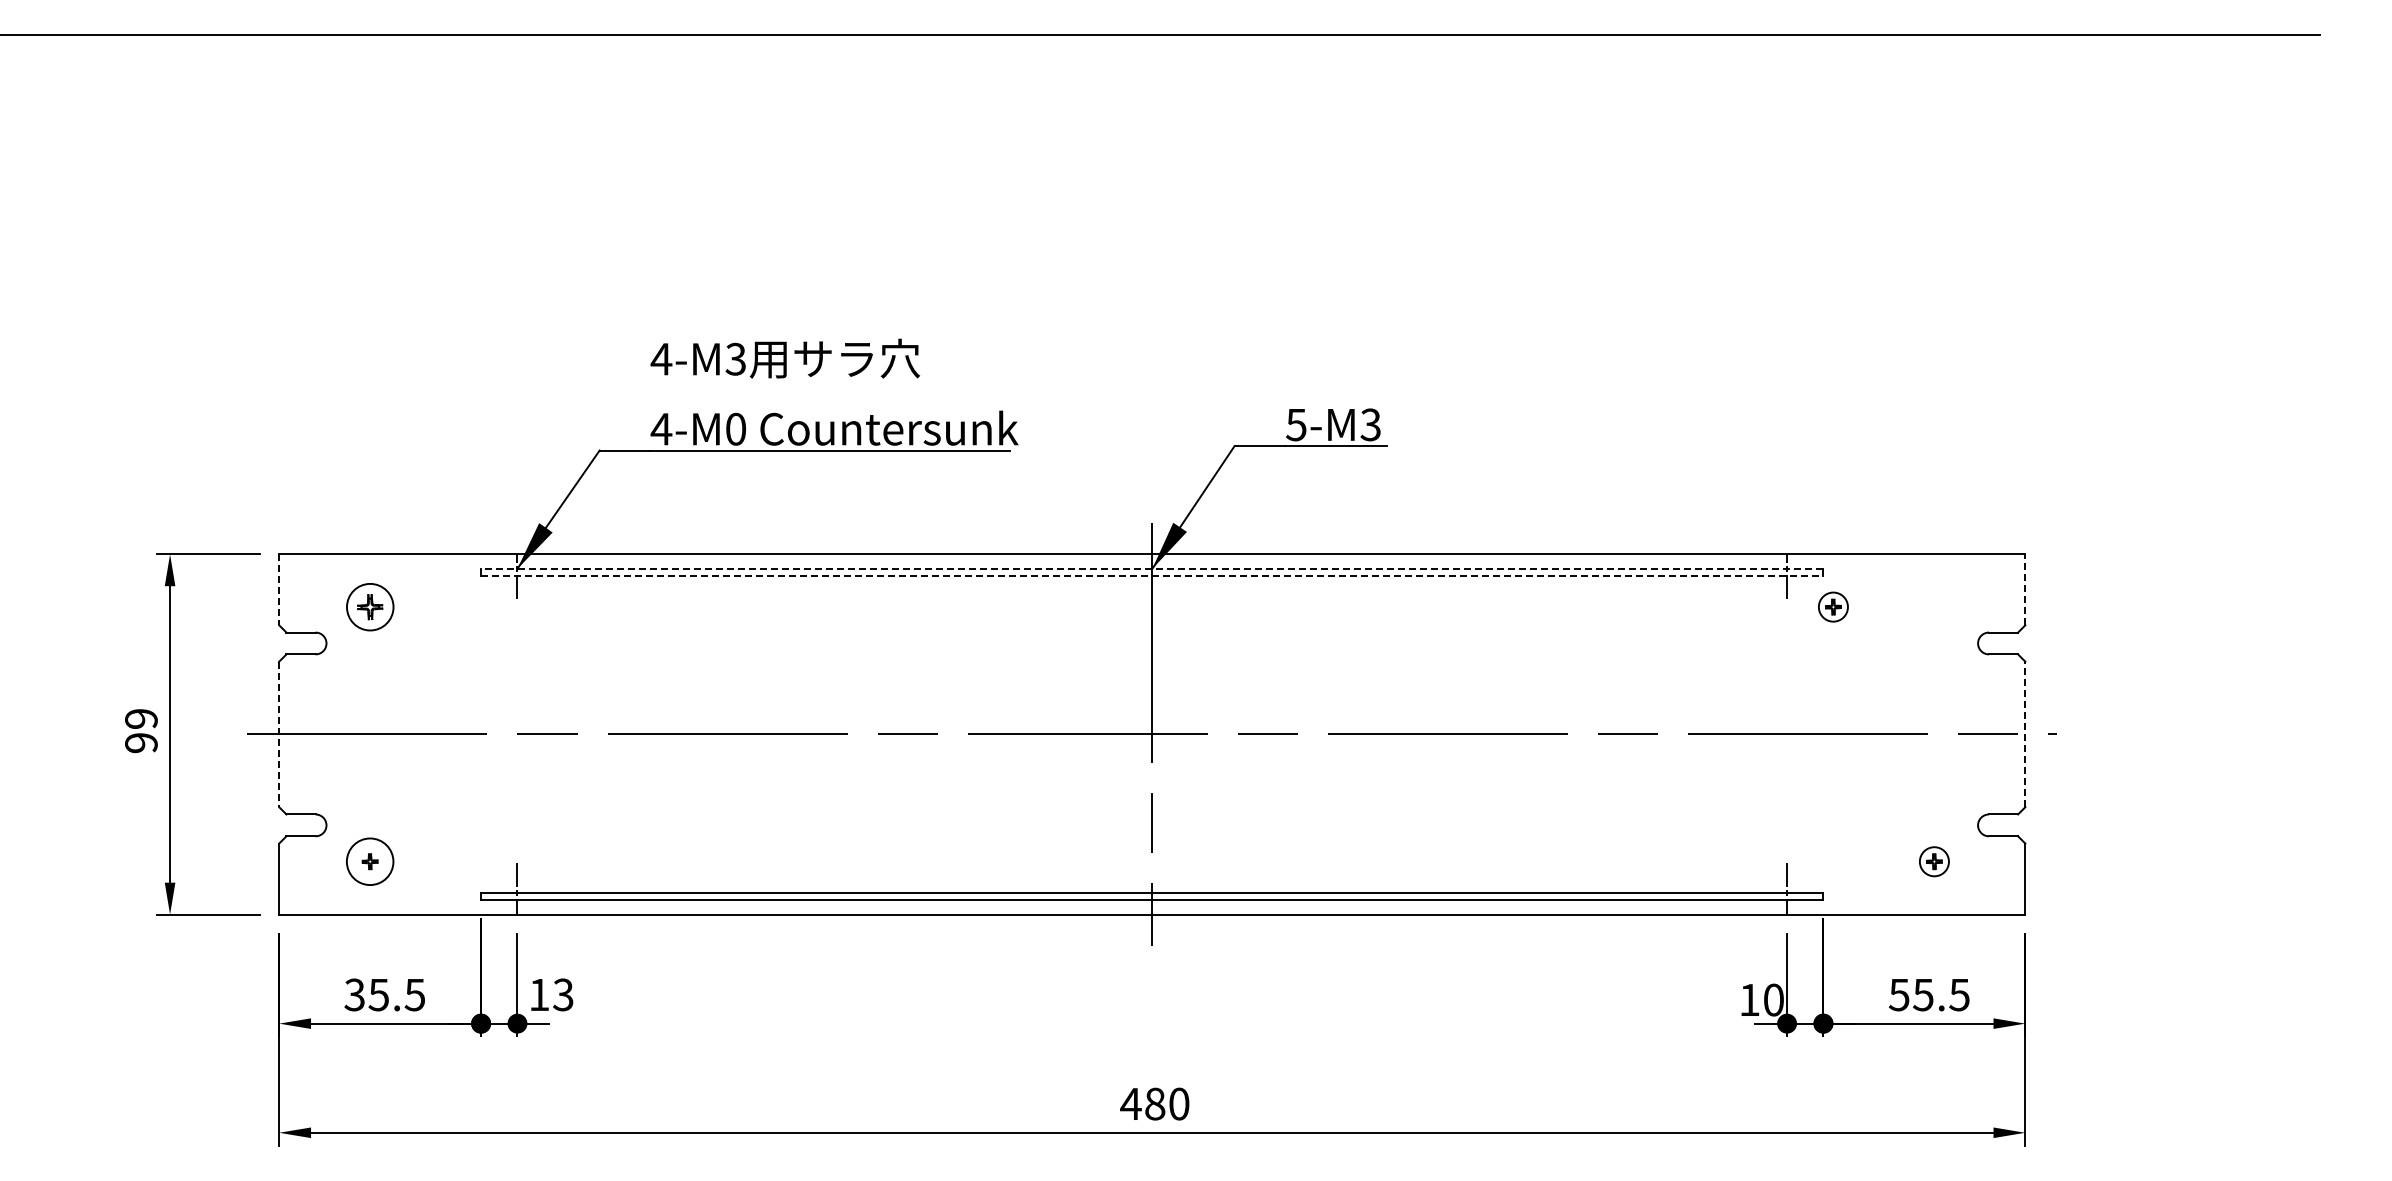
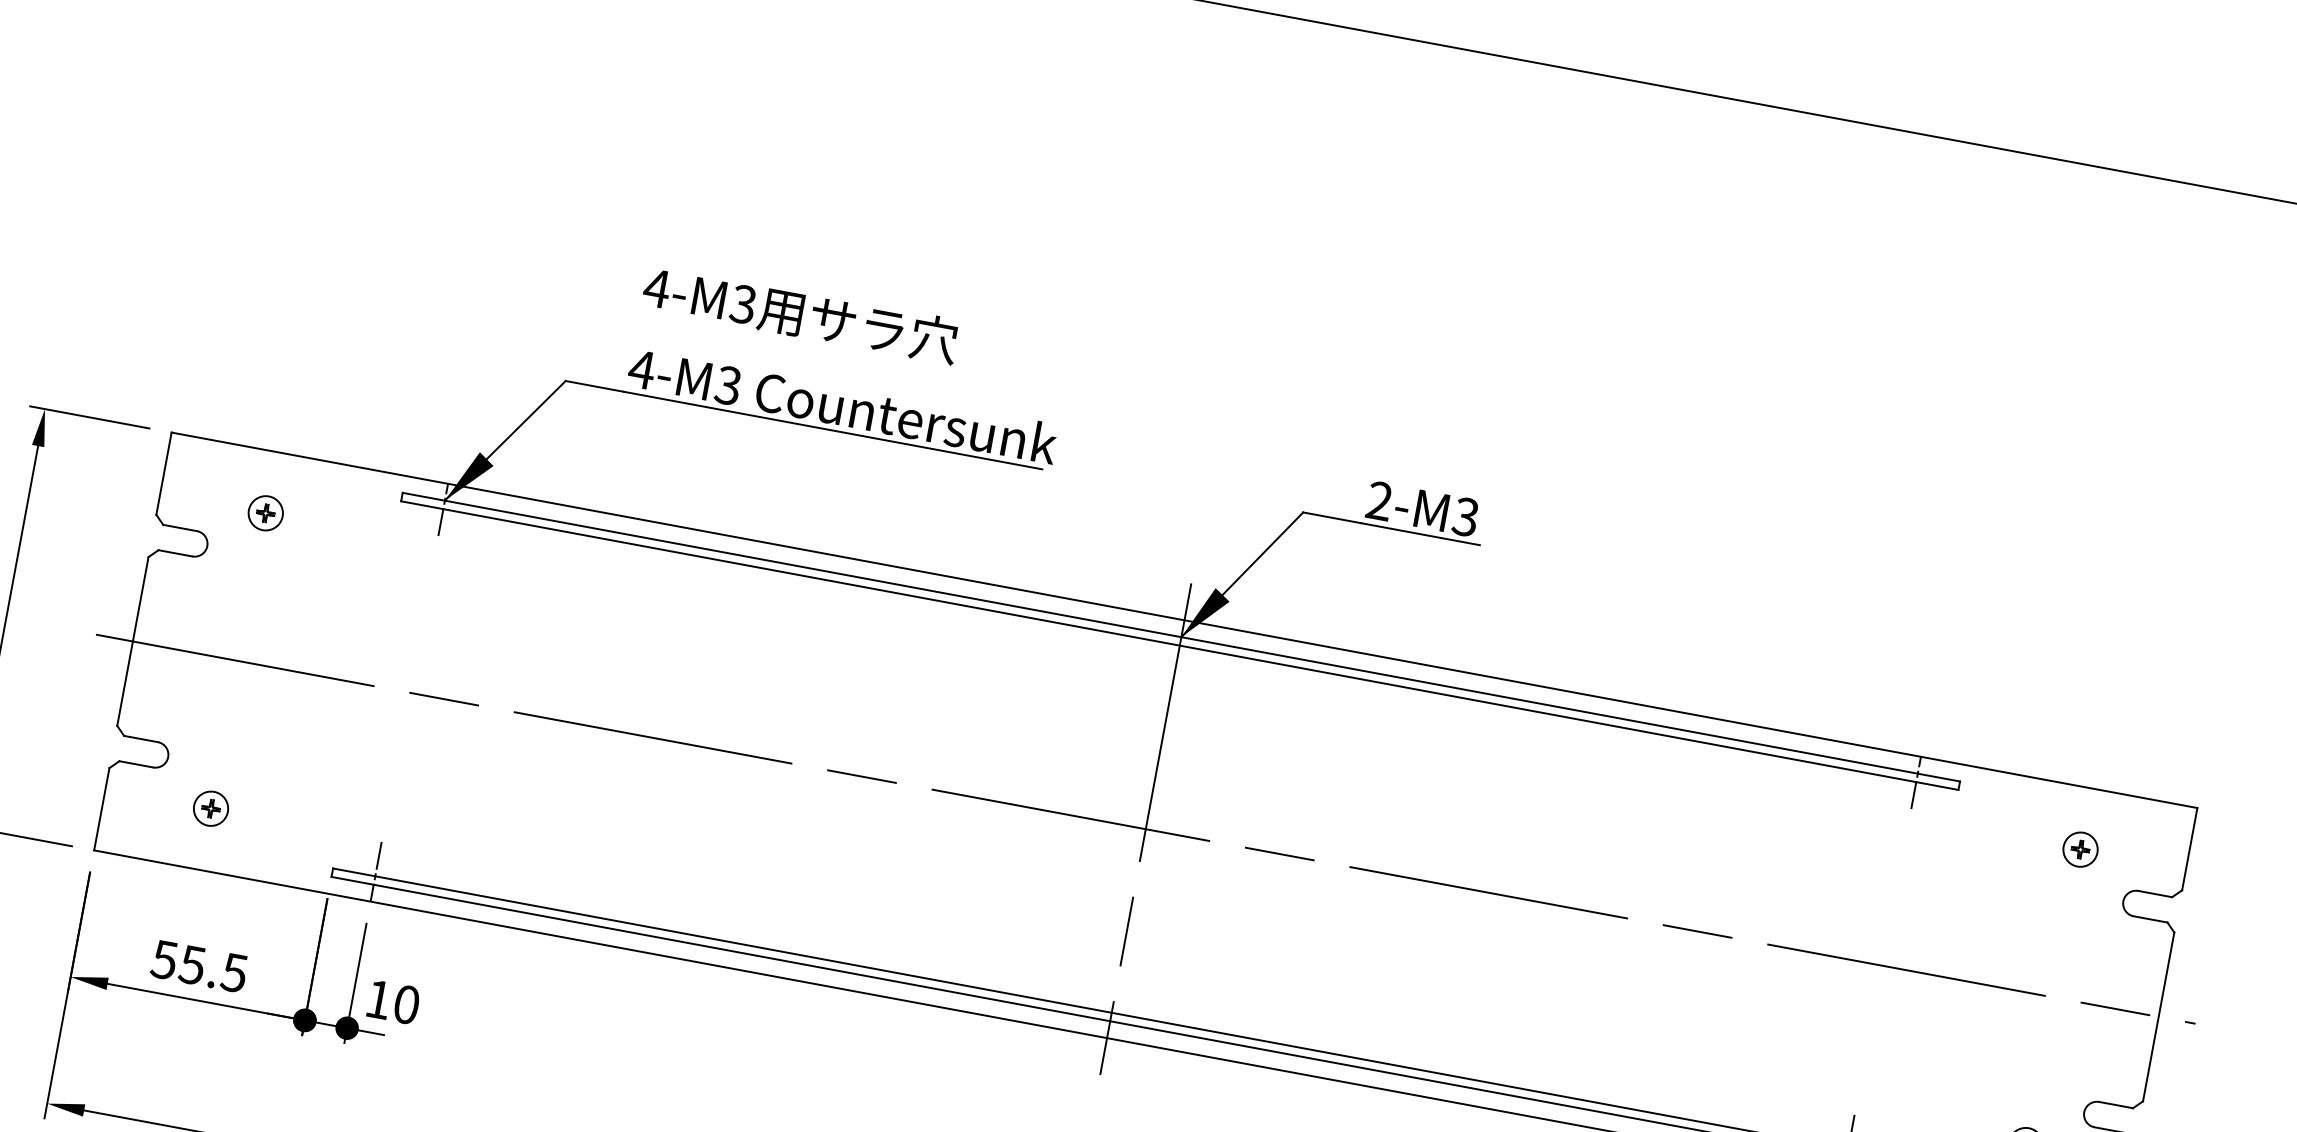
text: (1296, 424) -> (1379, 500), 5-M3 -> 2-M3
text: (735, 428) -> (728, 384), 4-M0 -> 4-M3
line: (1151, 568) -> (1180, 636), dashed -> solid
line: (1152, 576) -> (1180, 646), dashed -> solid
line: (2025, 589) -> (2190, 848), dashed -> solid
line: (279, 590) -> (164, 474), dashed -> solid
part: (369, 606) -> (265, 512), size x0.62
part: (1833, 606) -> (2080, 848), moved
line: (279, 734) -> (133, 641), dashed -> solid
line: (2025, 734) -> (2158, 1017), dashed -> solid
circle: (369, 861) -> (210, 808), size x0.62
text: (354, 994) -> (164, 959), 35.5 -> 55.5
text: (563, 994) -> (406, 1004), 13 -> 10

